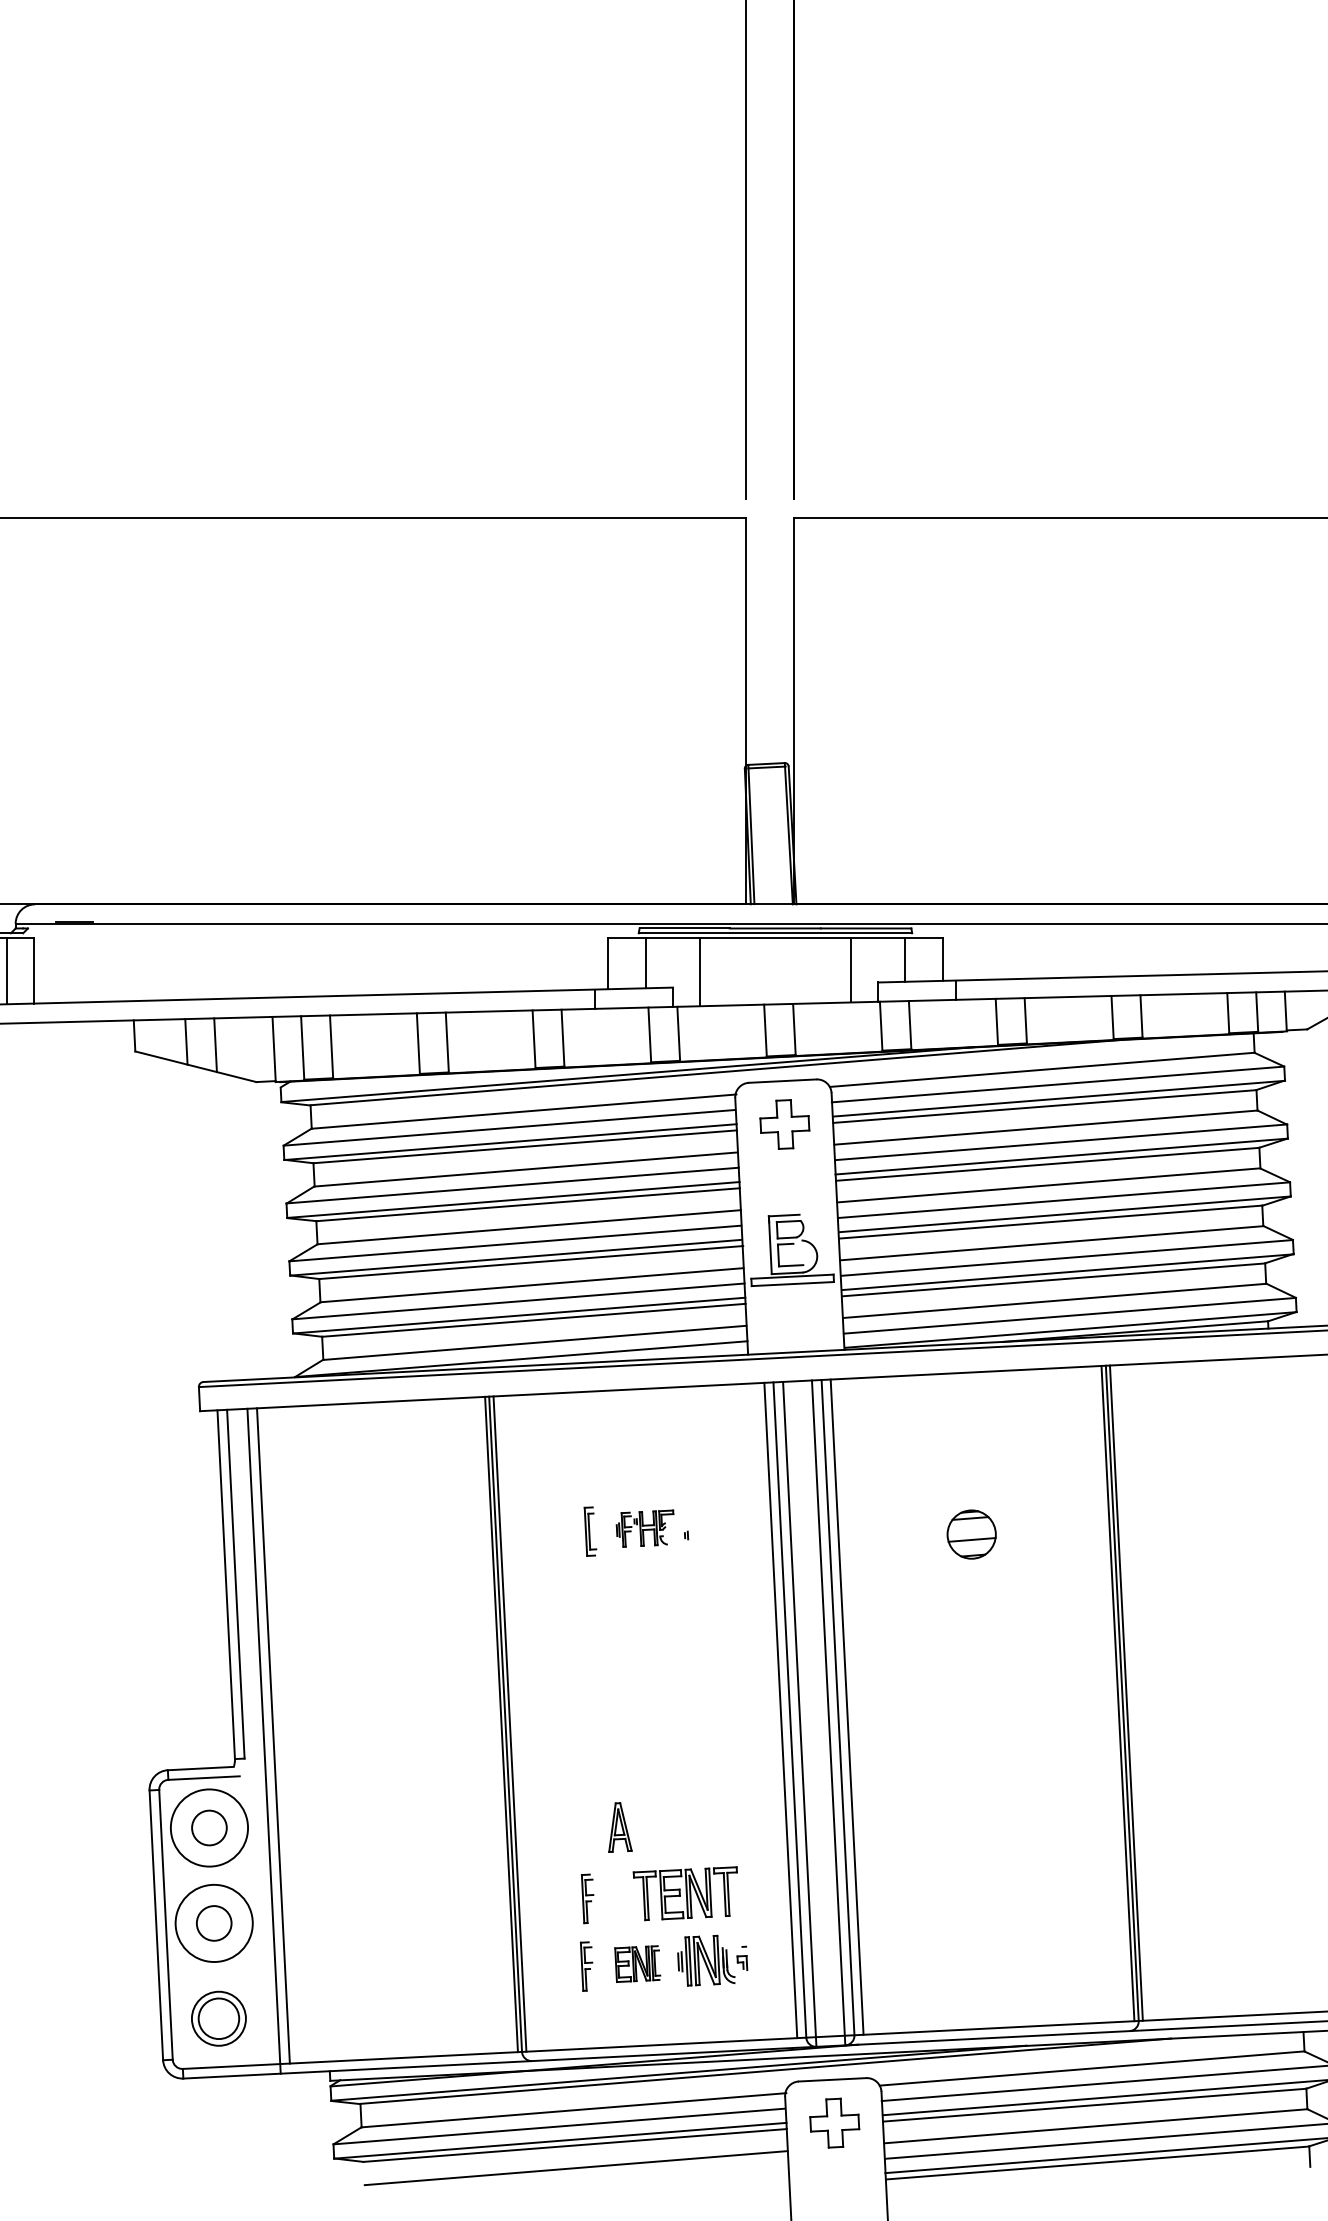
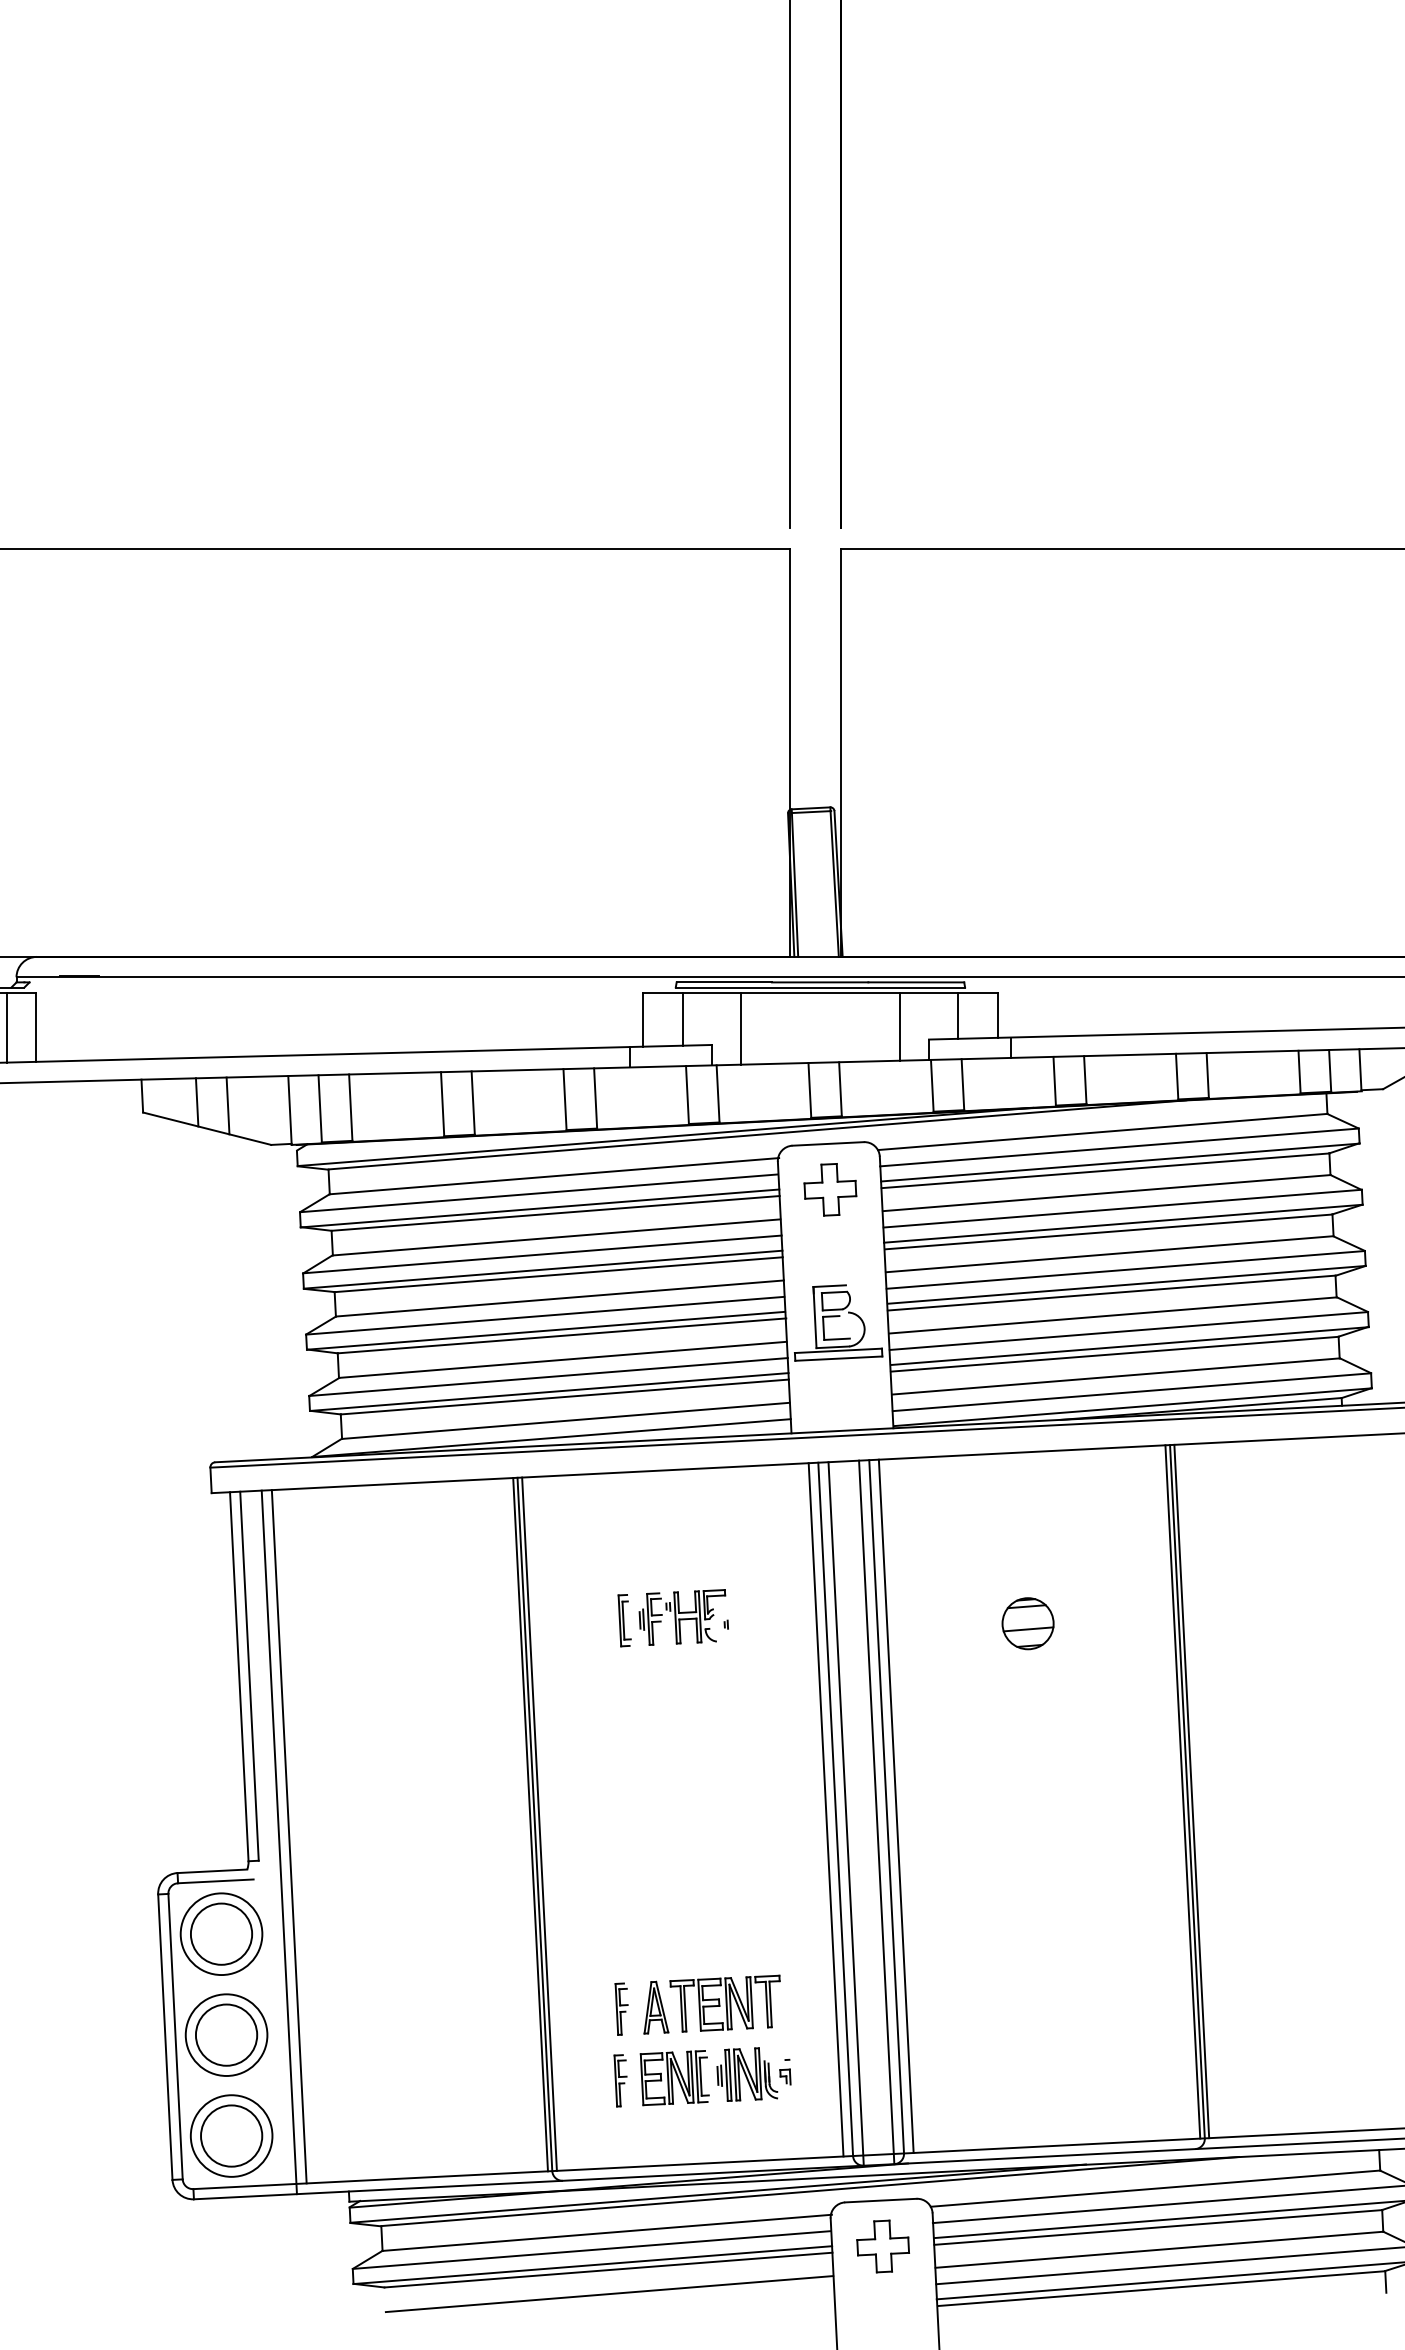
part: (645, 1528) -> (682, 1617), size x1.43
circle: (209, 1827) -> (221, 1933), size x1.67
part: (620, 1827) -> (656, 2007), moved
circle: (214, 1922) -> (226, 2034), size x1.67
part: (637, 1964) -> (674, 2078), size x1.43
part: (218, 2018) -> (231, 2135), size x1.43

